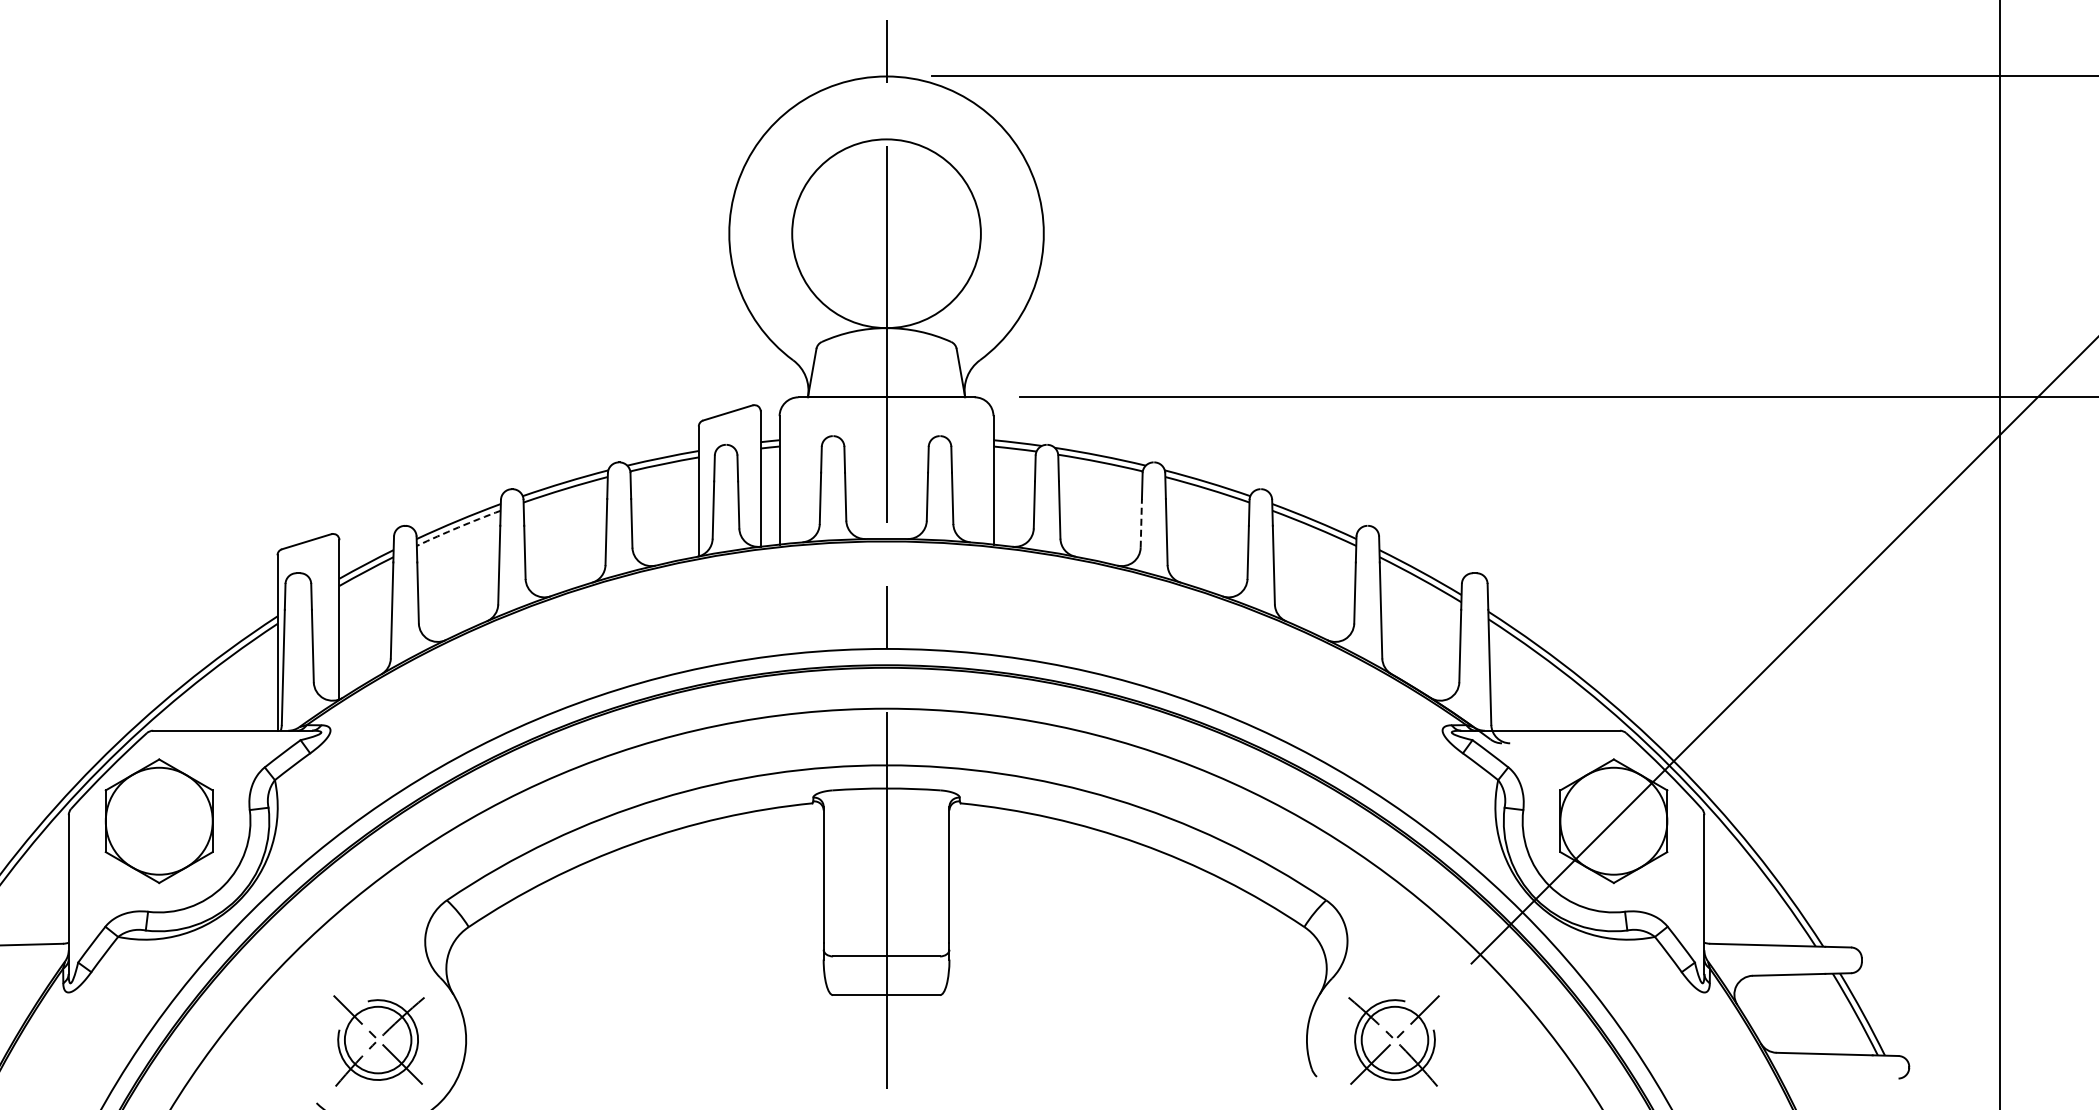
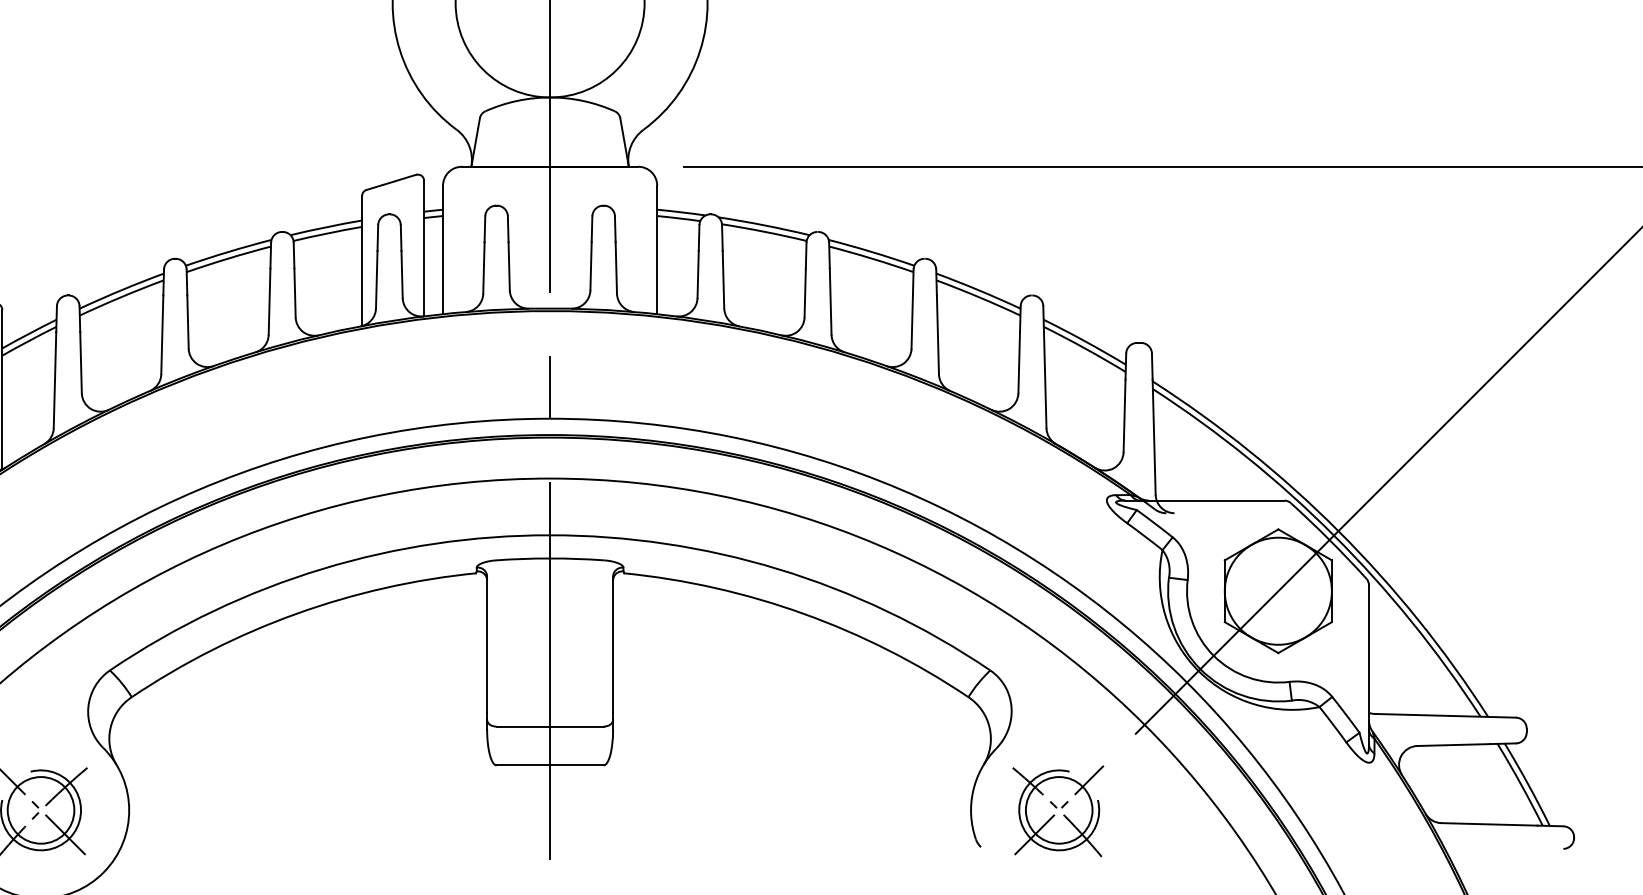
line: (1141, 522) -> (805, 292), dashed -> solid
arc: (458, 527) -> (121, 297), dashed -> solid

